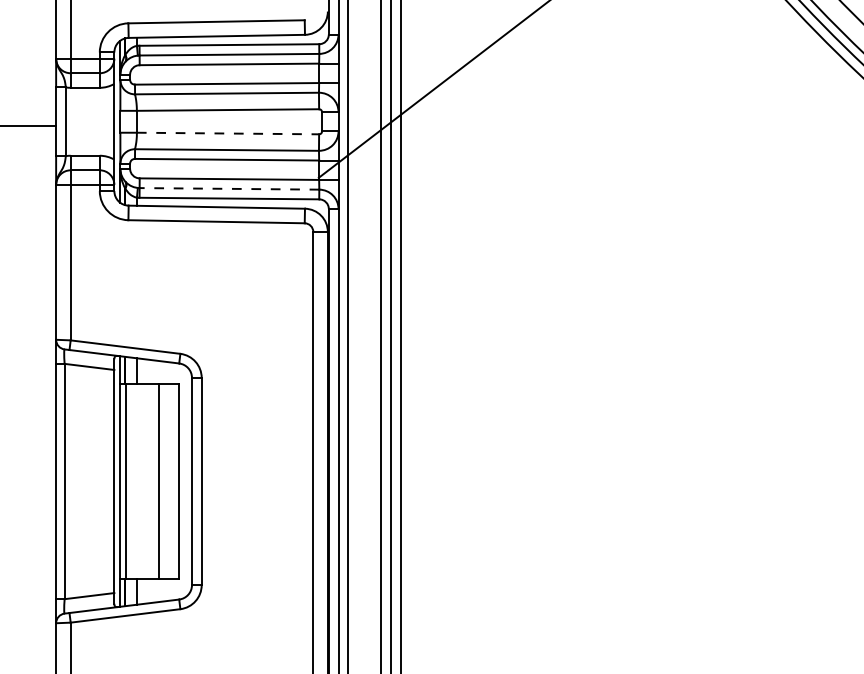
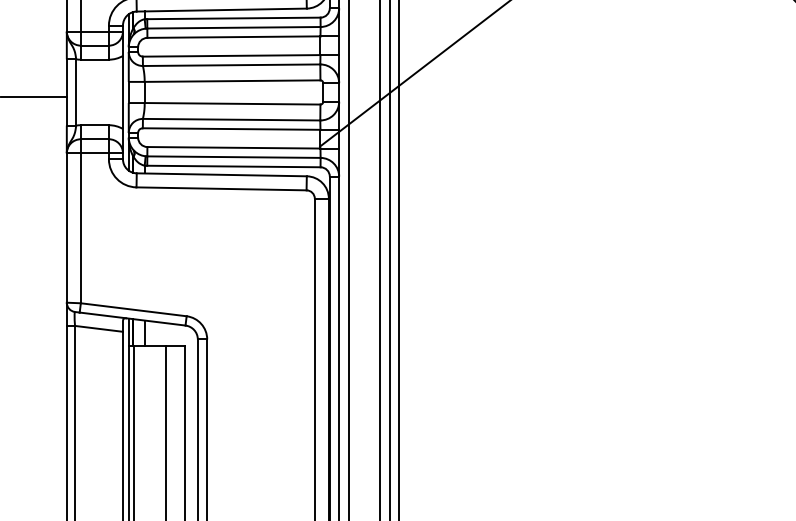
line: (228, 133) -> (233, 103), dashed -> solid
line: (229, 188) -> (234, 156), dashed -> solid

